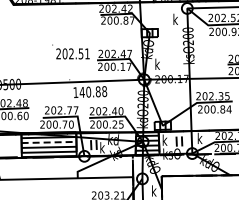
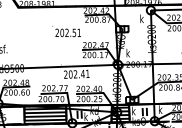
text: (70, 51) -> (66, 31), moved
text: (90, 91) -> (77, 73), 140.88 -> 202.41
line: (49, 142) -> (45, 112), dashed -> solid

